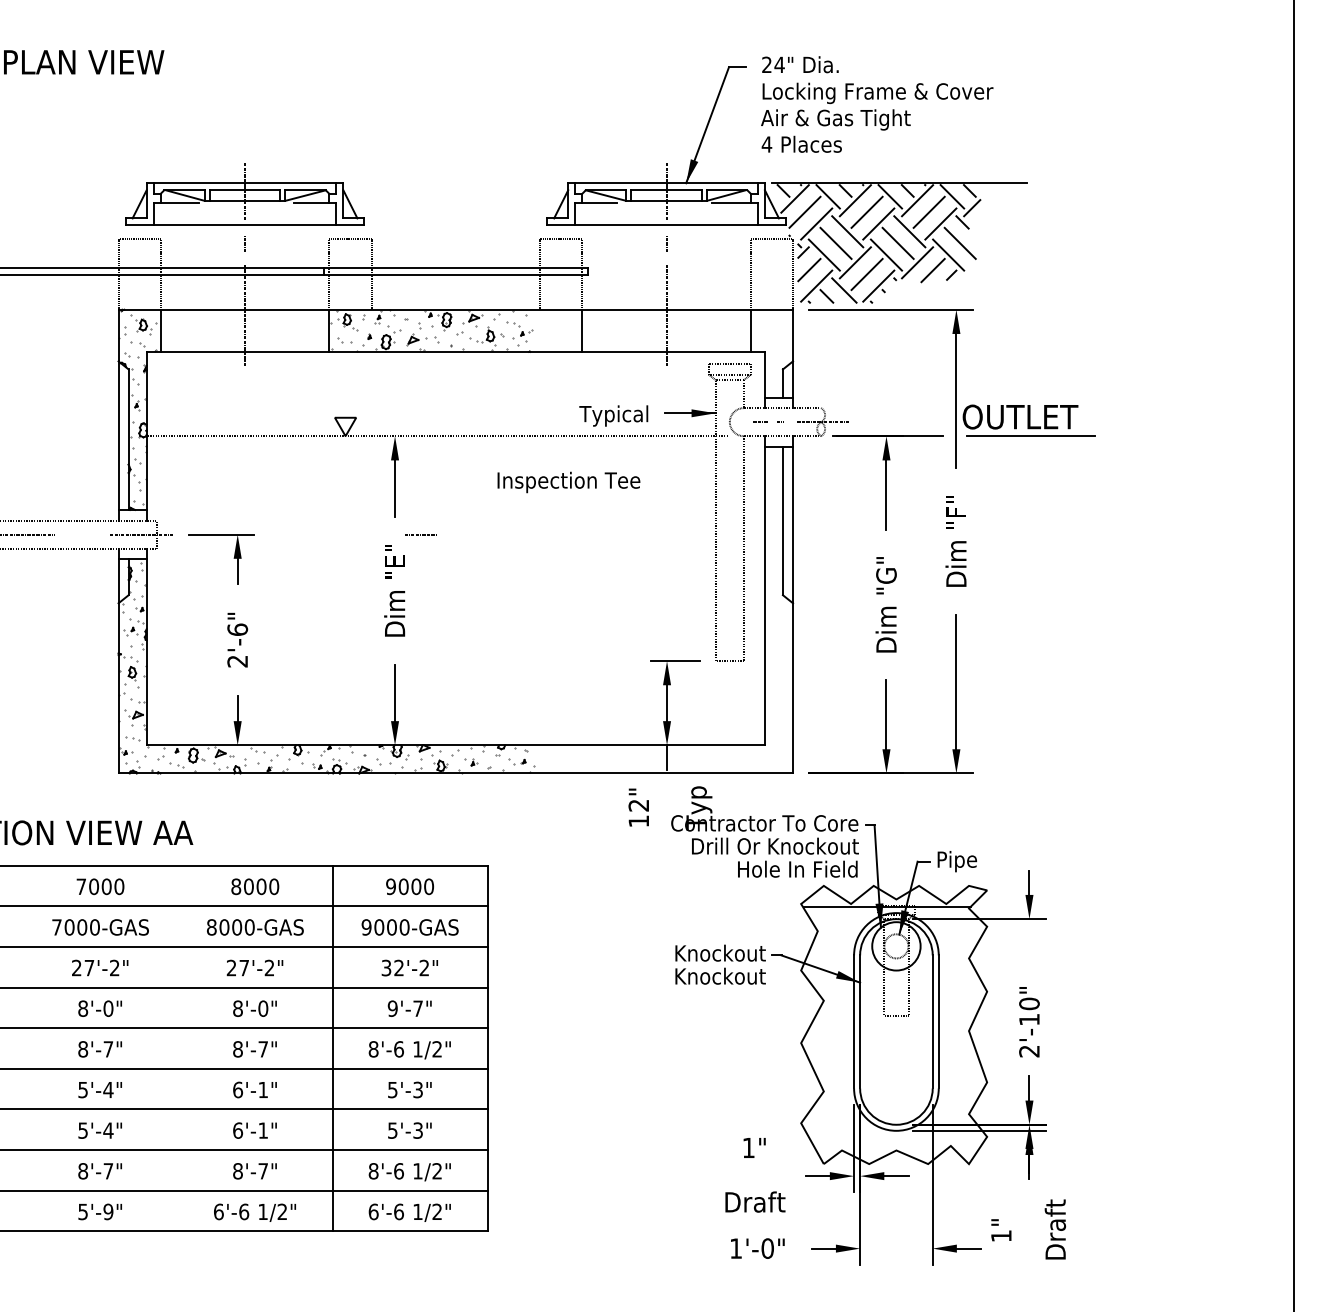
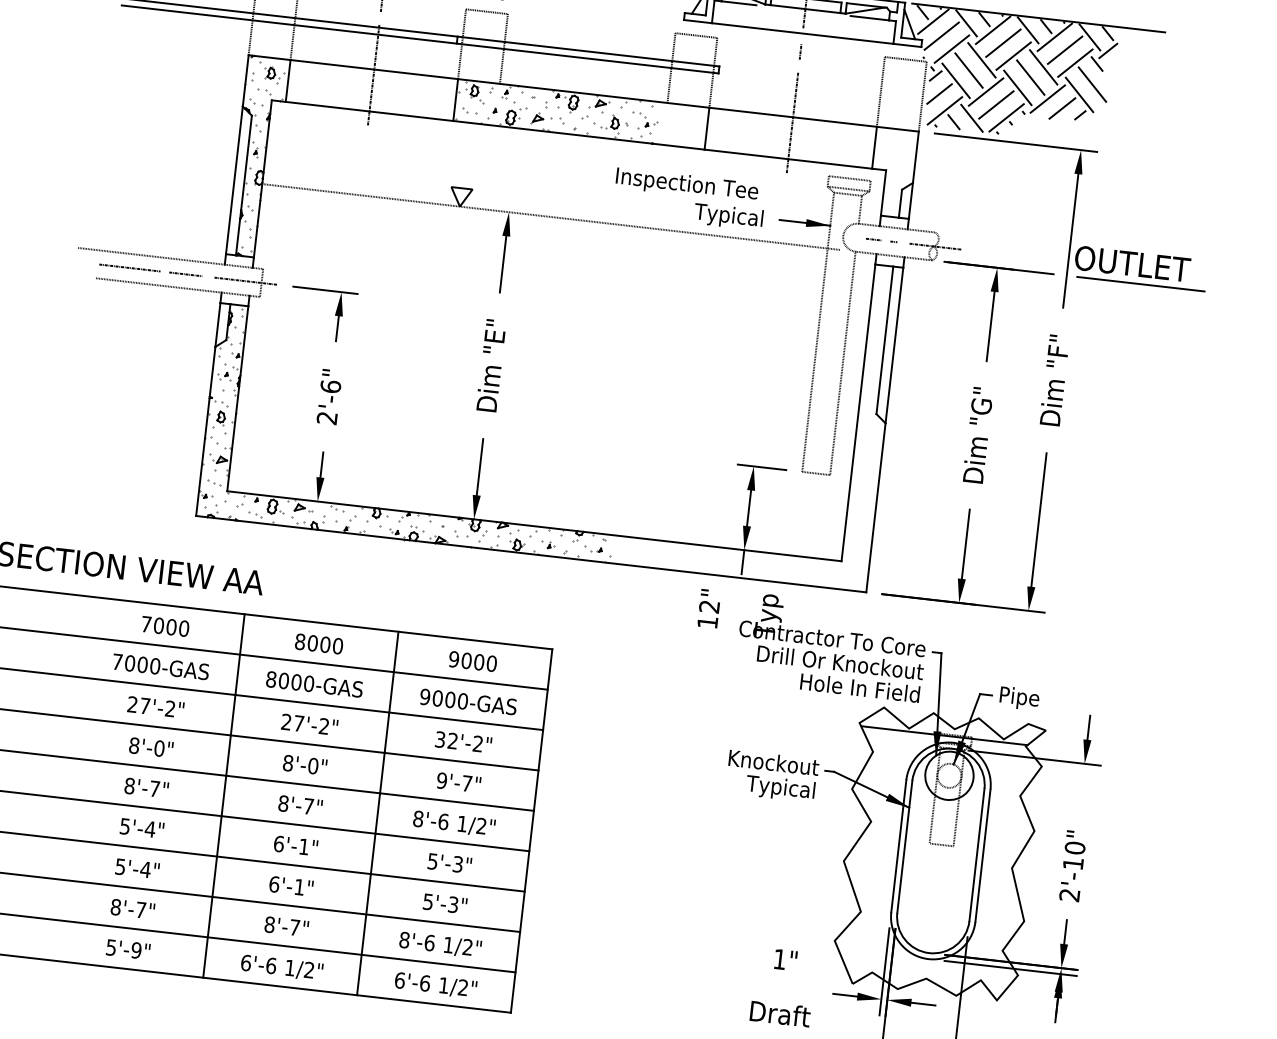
text: (568, 482) -> (686, 185), moved
line: (420, 534) -> (184, 274), moved
text: (720, 978) -> (771, 787), Knockout -> Typical
line: (177, 1048) -> (223, 795), added

